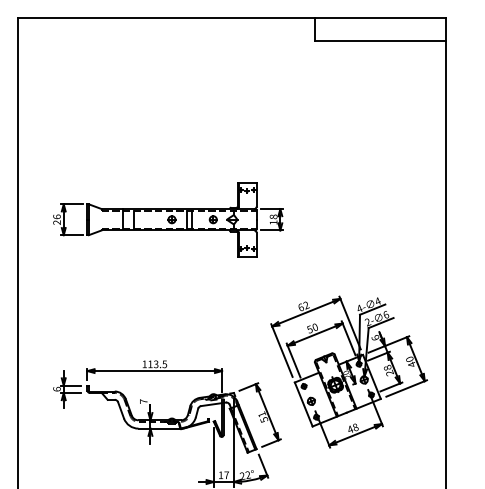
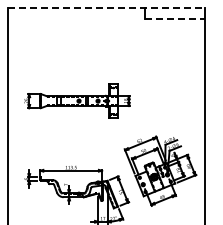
line: (231, 18) -> (106, 8), solid -> dashed
line: (381, 42) -> (175, 19), solid -> dashed

